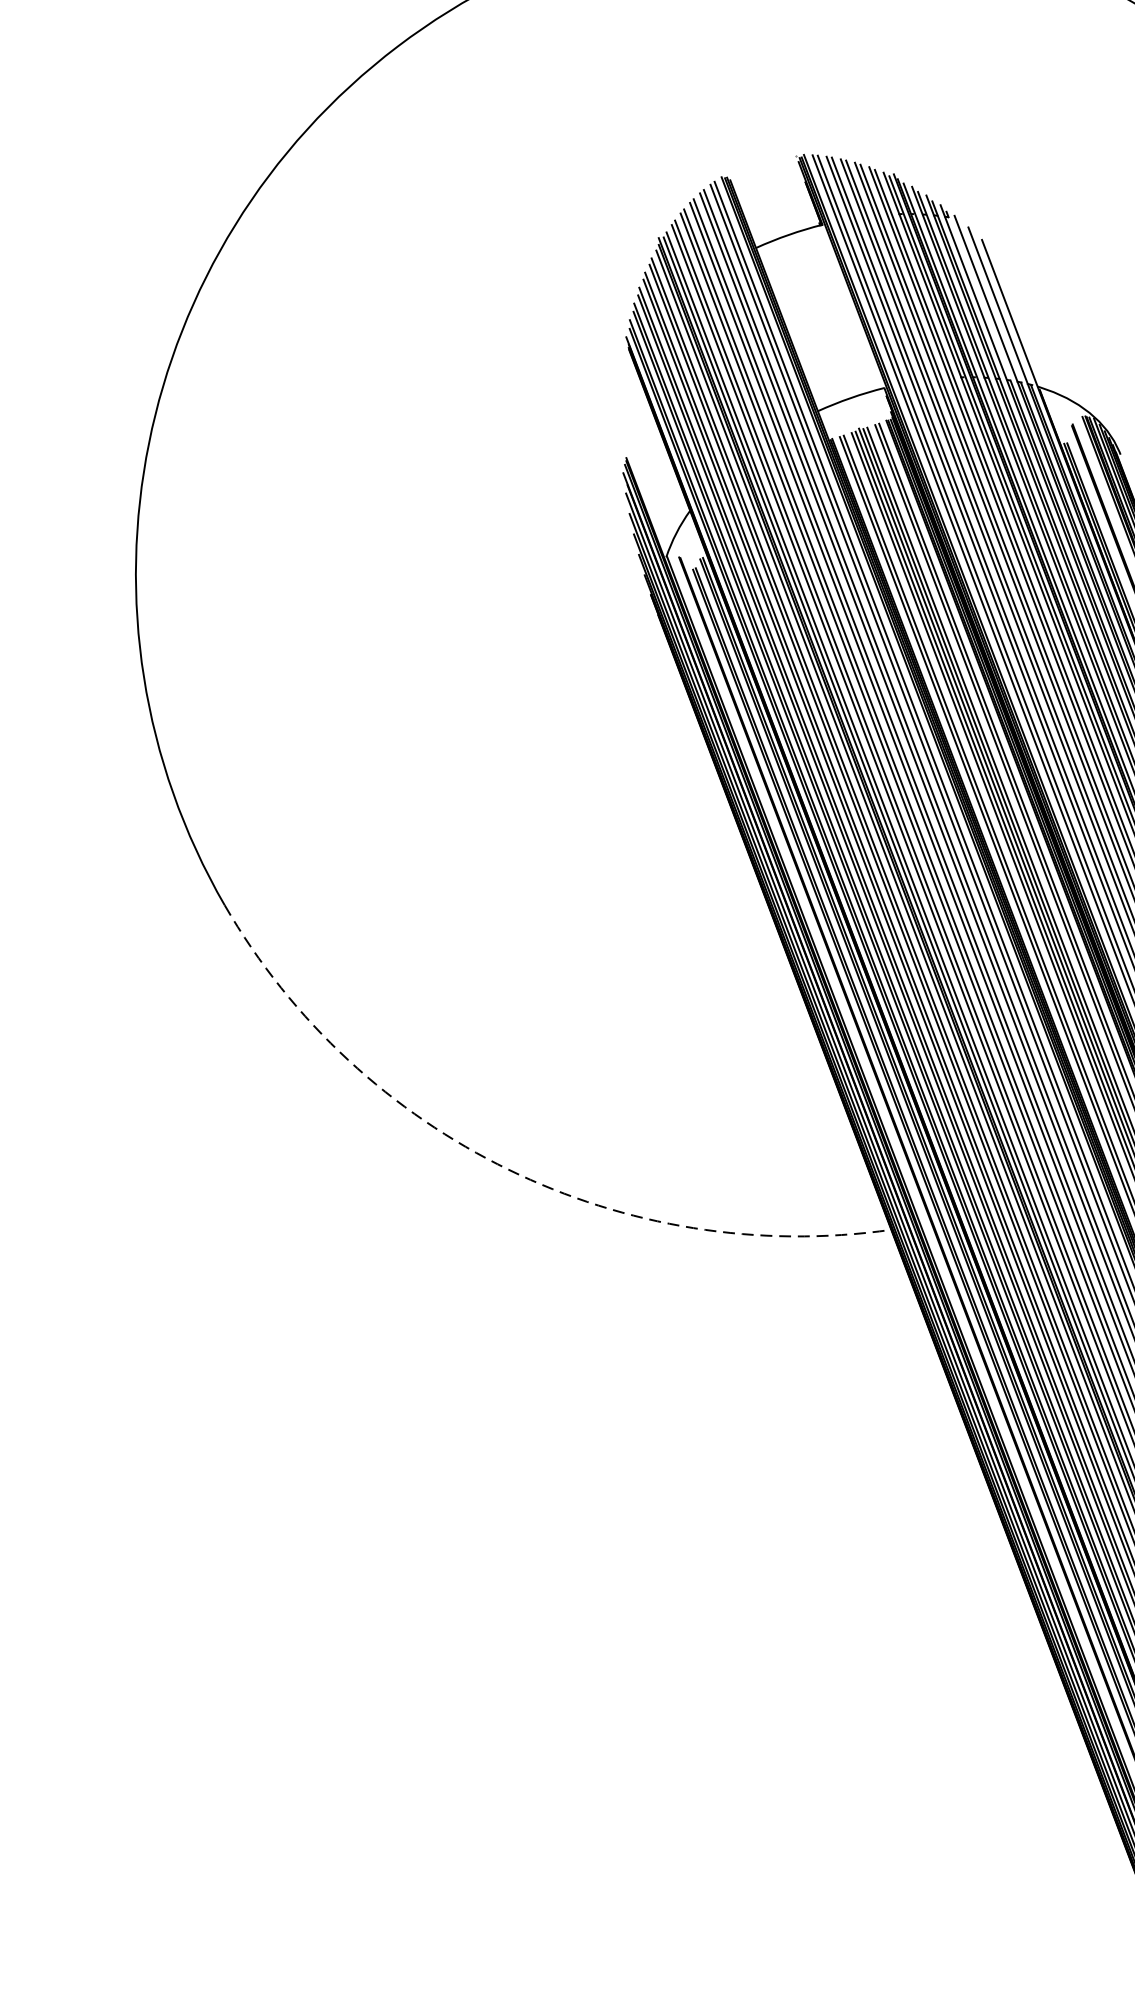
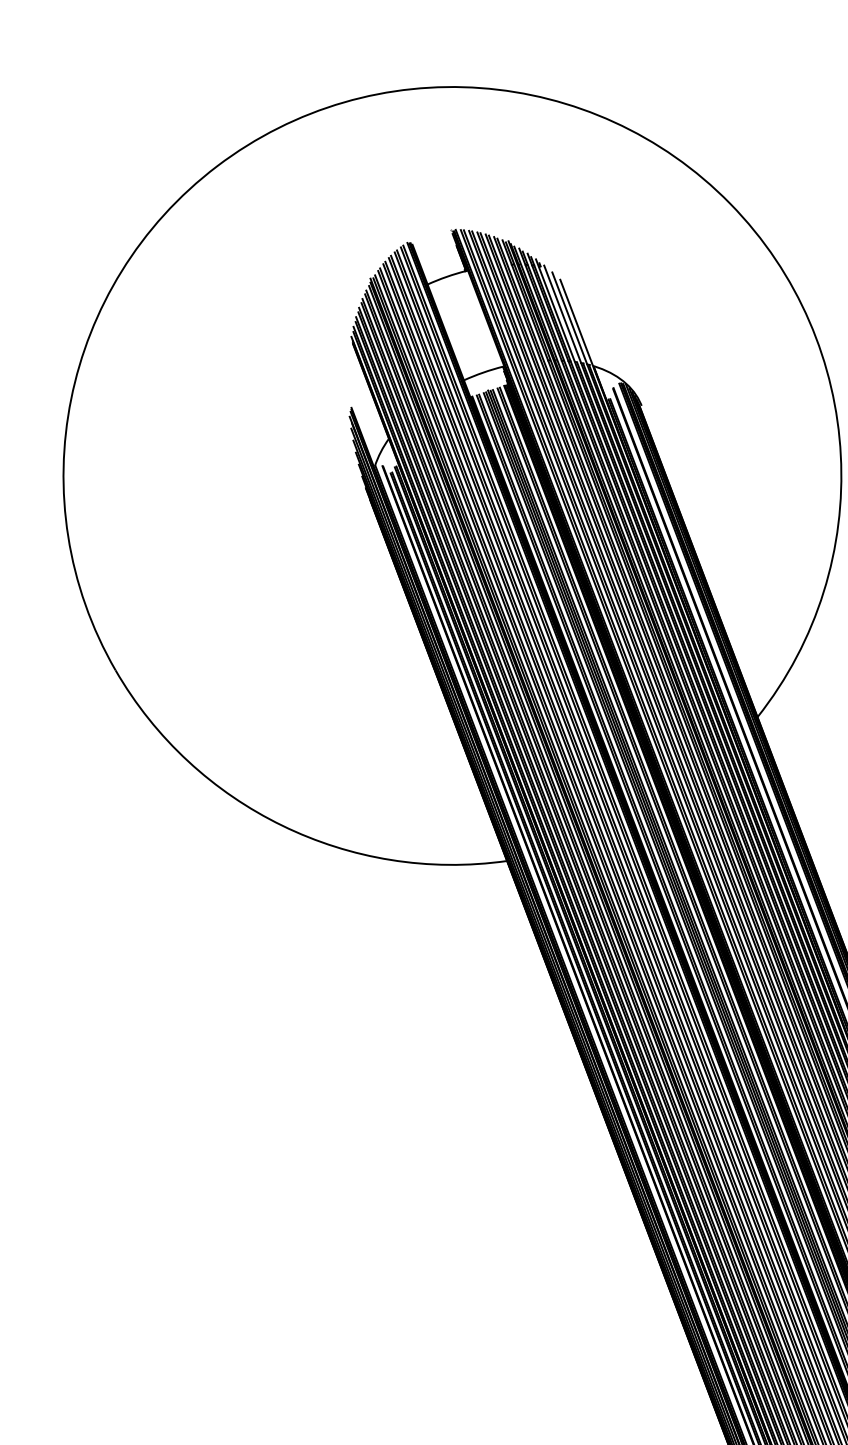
arc: (508, 1169) -> (282, 825), dashed -> solid

